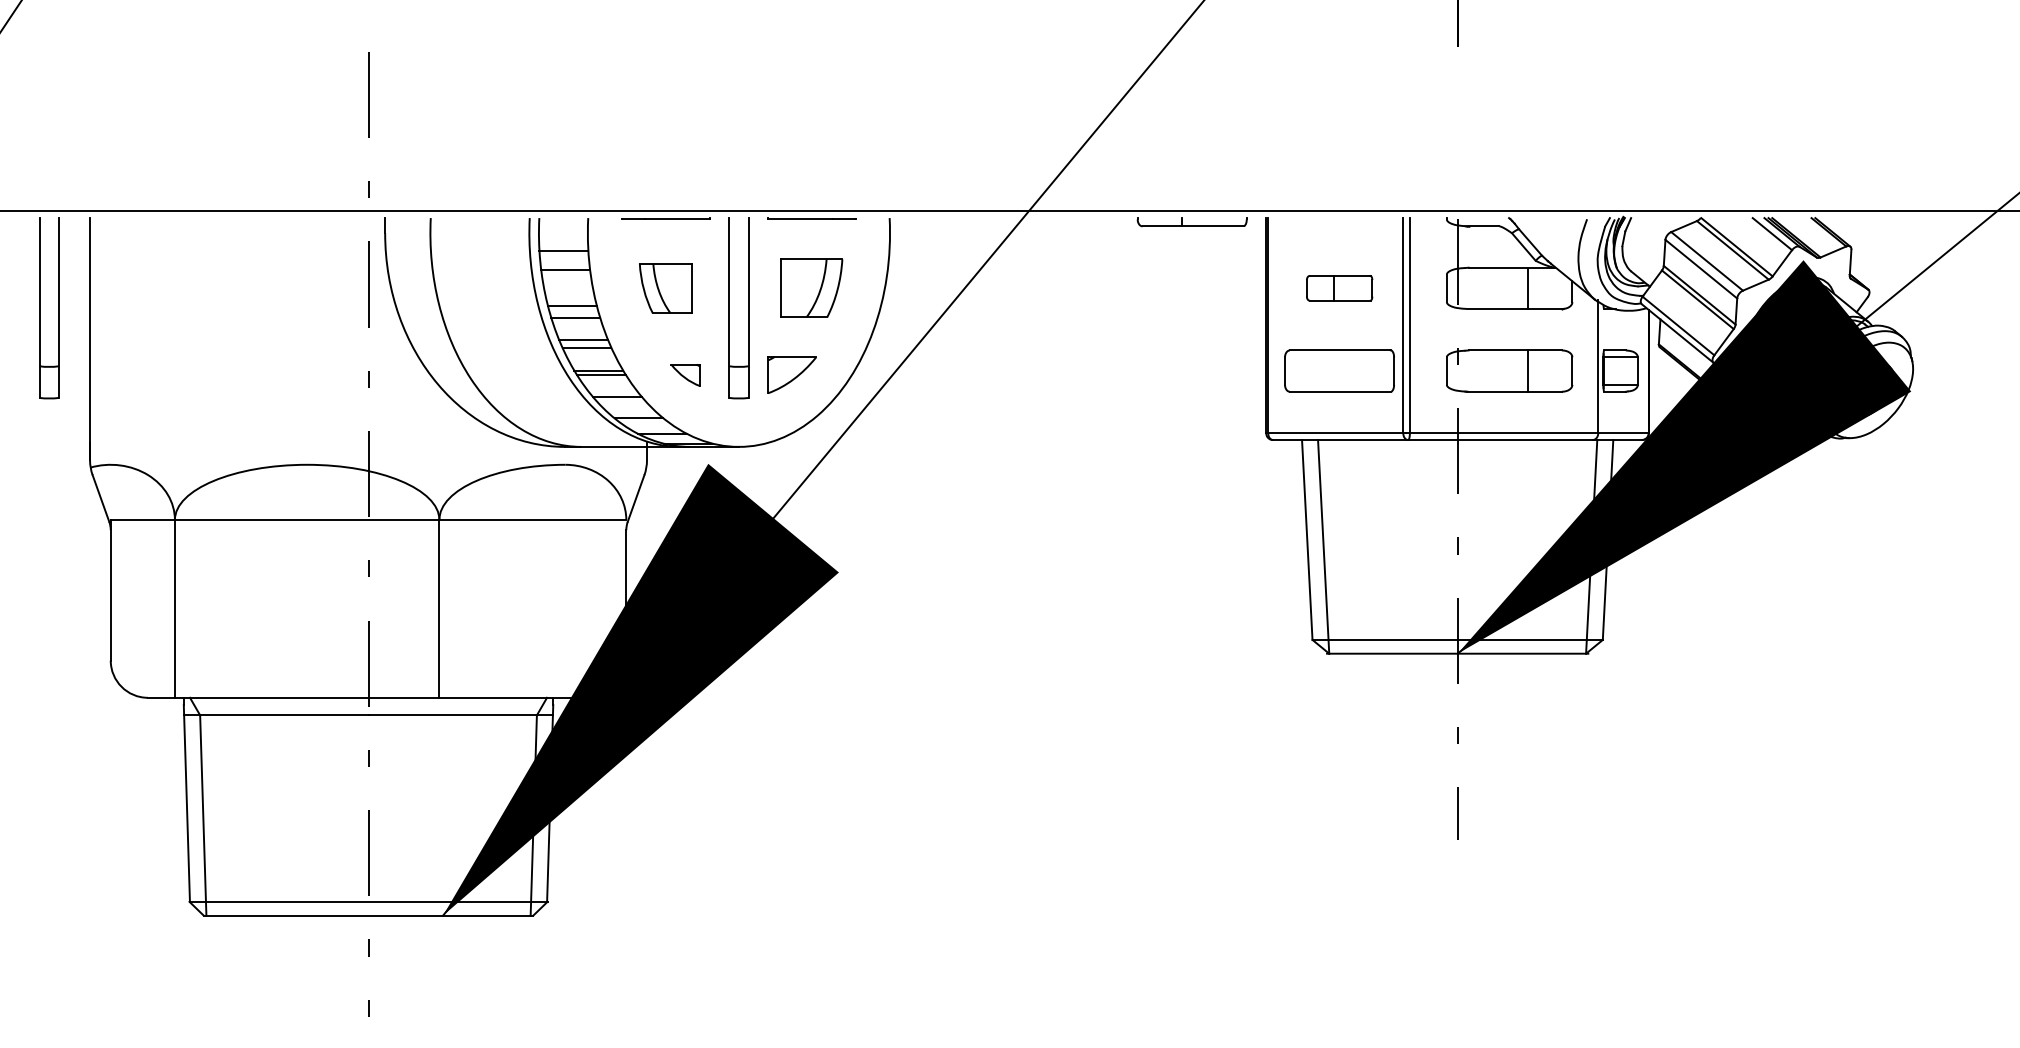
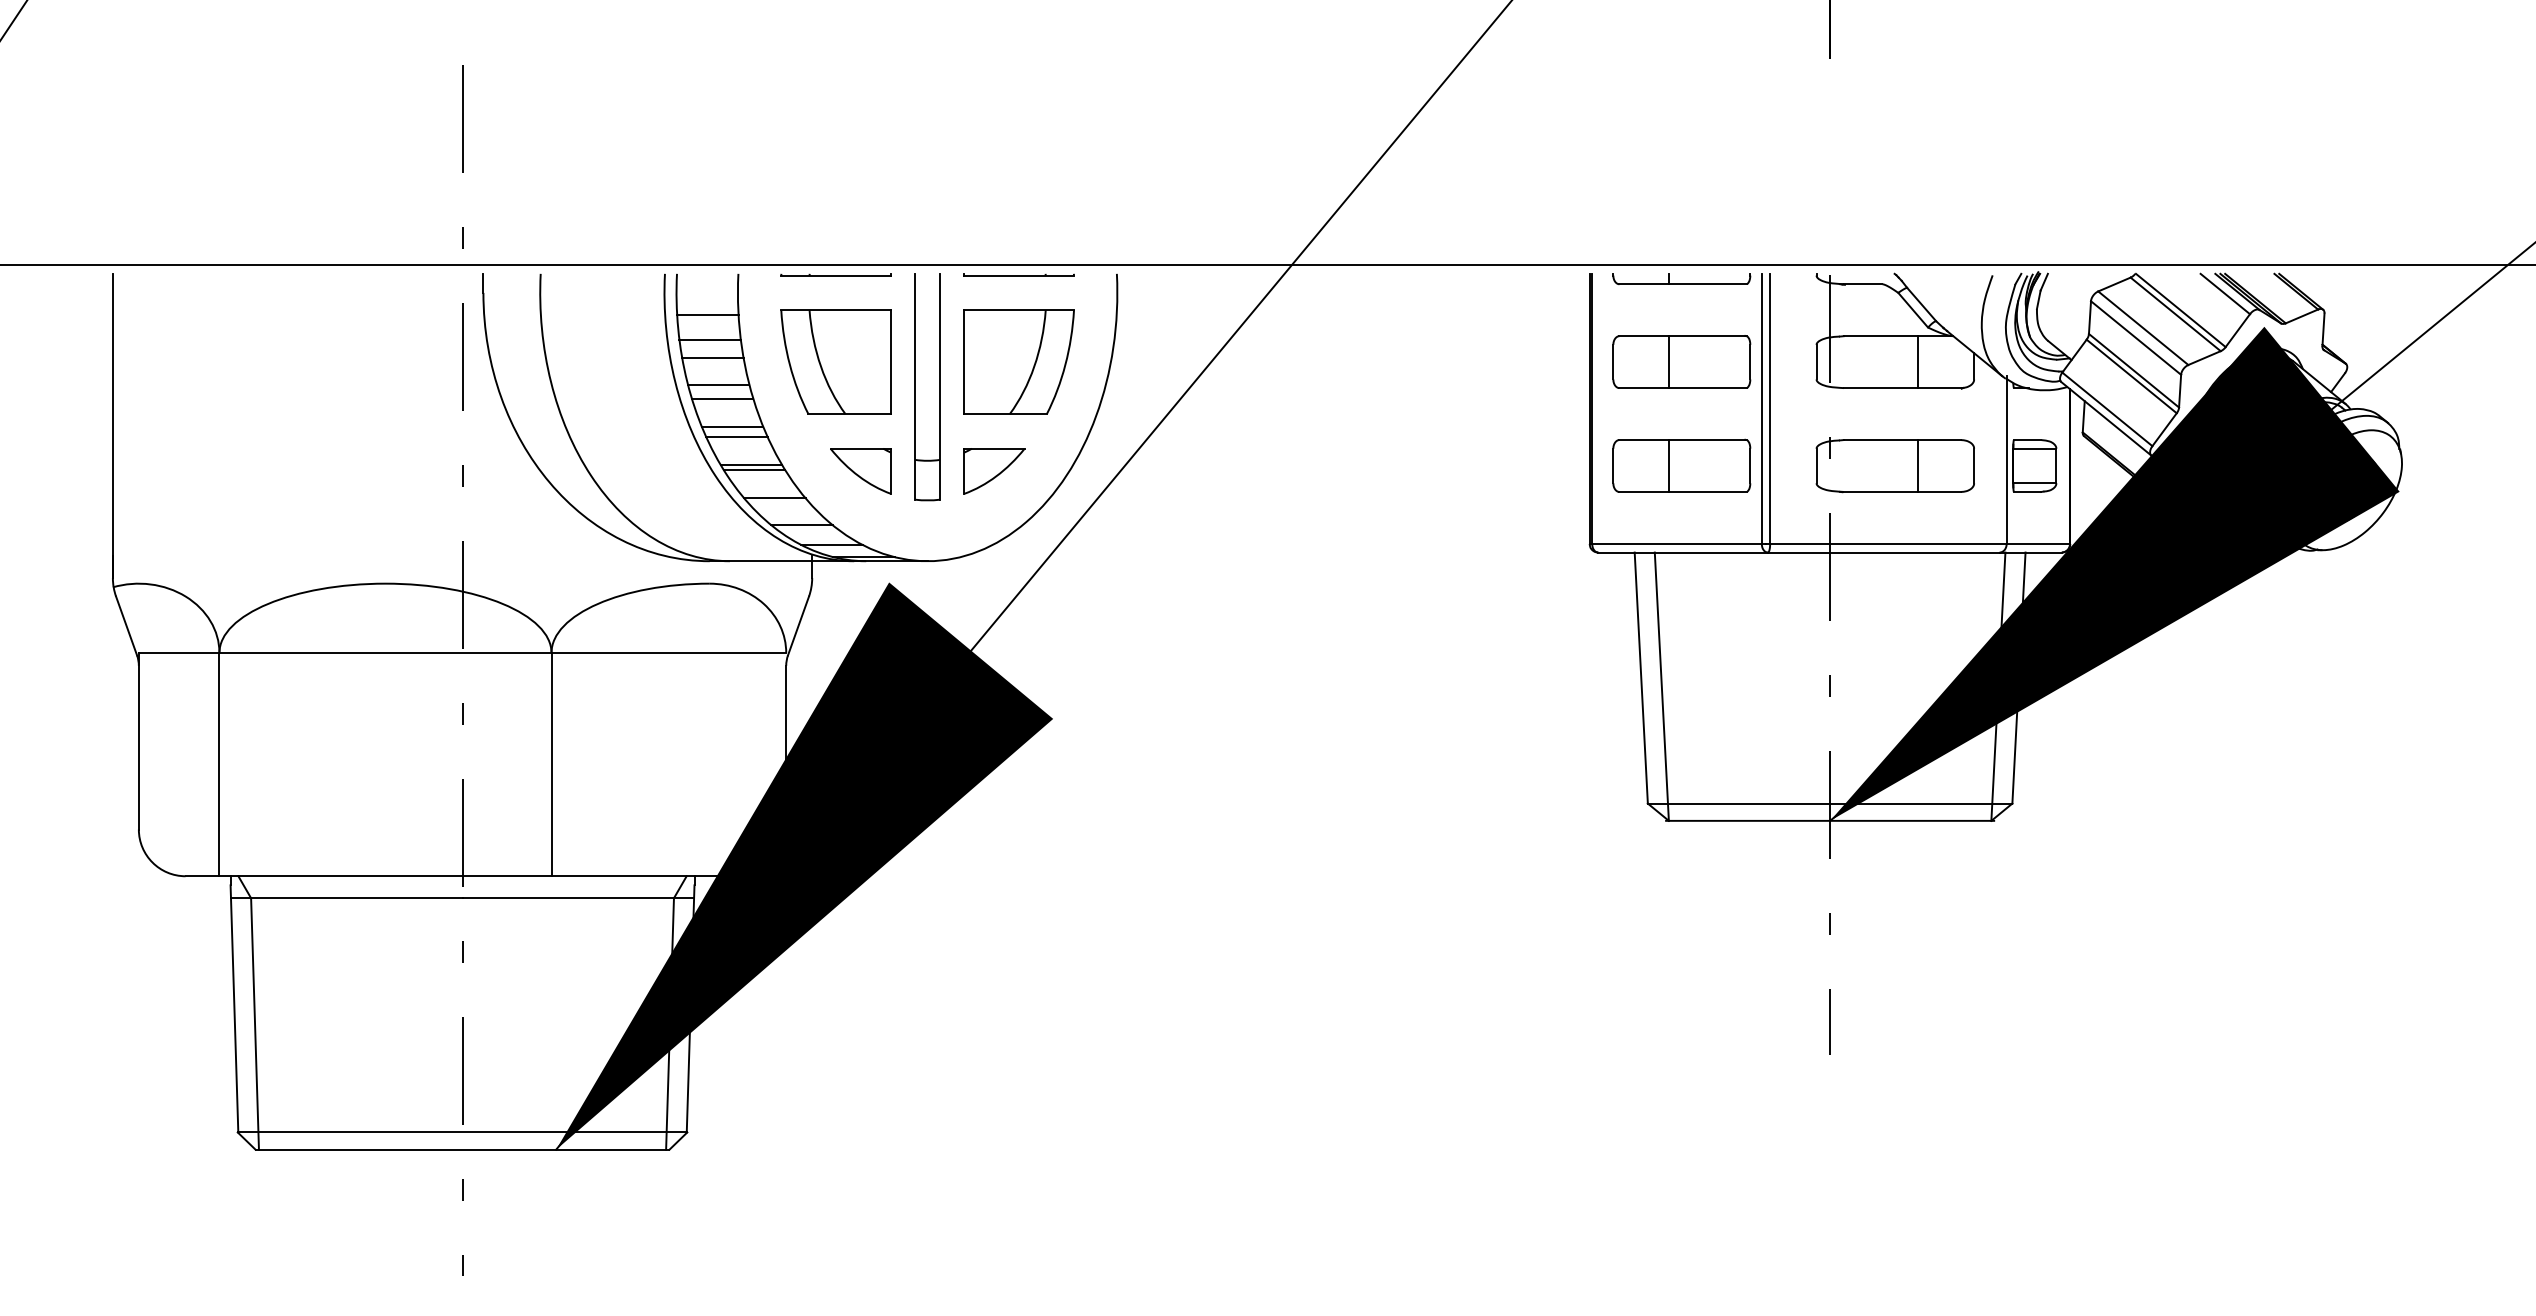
part: (1191, 221) -> (1681, 278), moved
line: (567, 284) -> (712, 357), added
part: (665, 287) -> (835, 361), size x1.67
part: (811, 287) -> (1018, 361), size x1.43
part: (1339, 287) -> (1681, 361), size x1.67
part: (39, 308) -> (49, 387), removed
line: (1329, 370) -> (1669, 465), added
part: (685, 375) -> (860, 471), size x1.67

